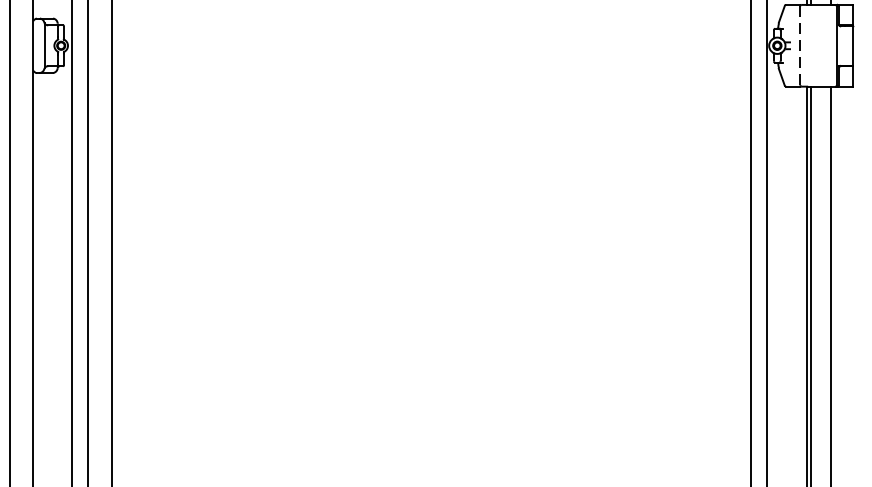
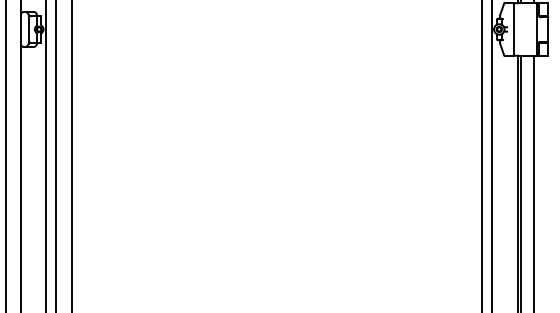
line: (800, 44) -> (514, 28), dashed -> solid

